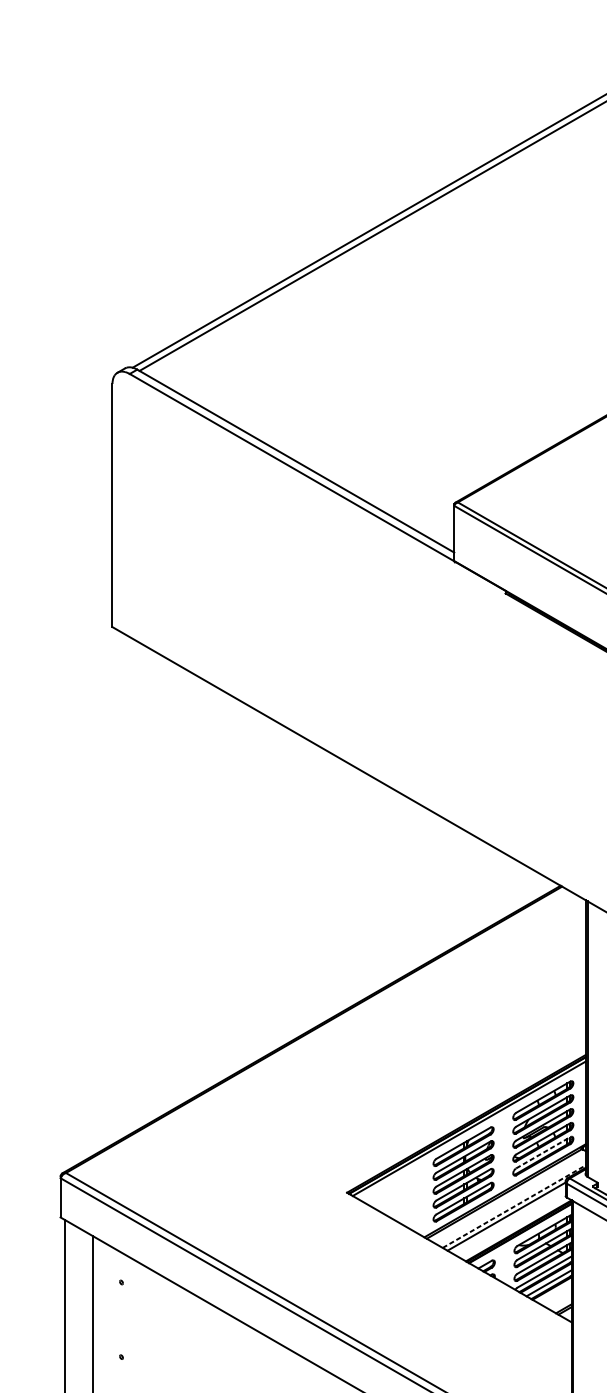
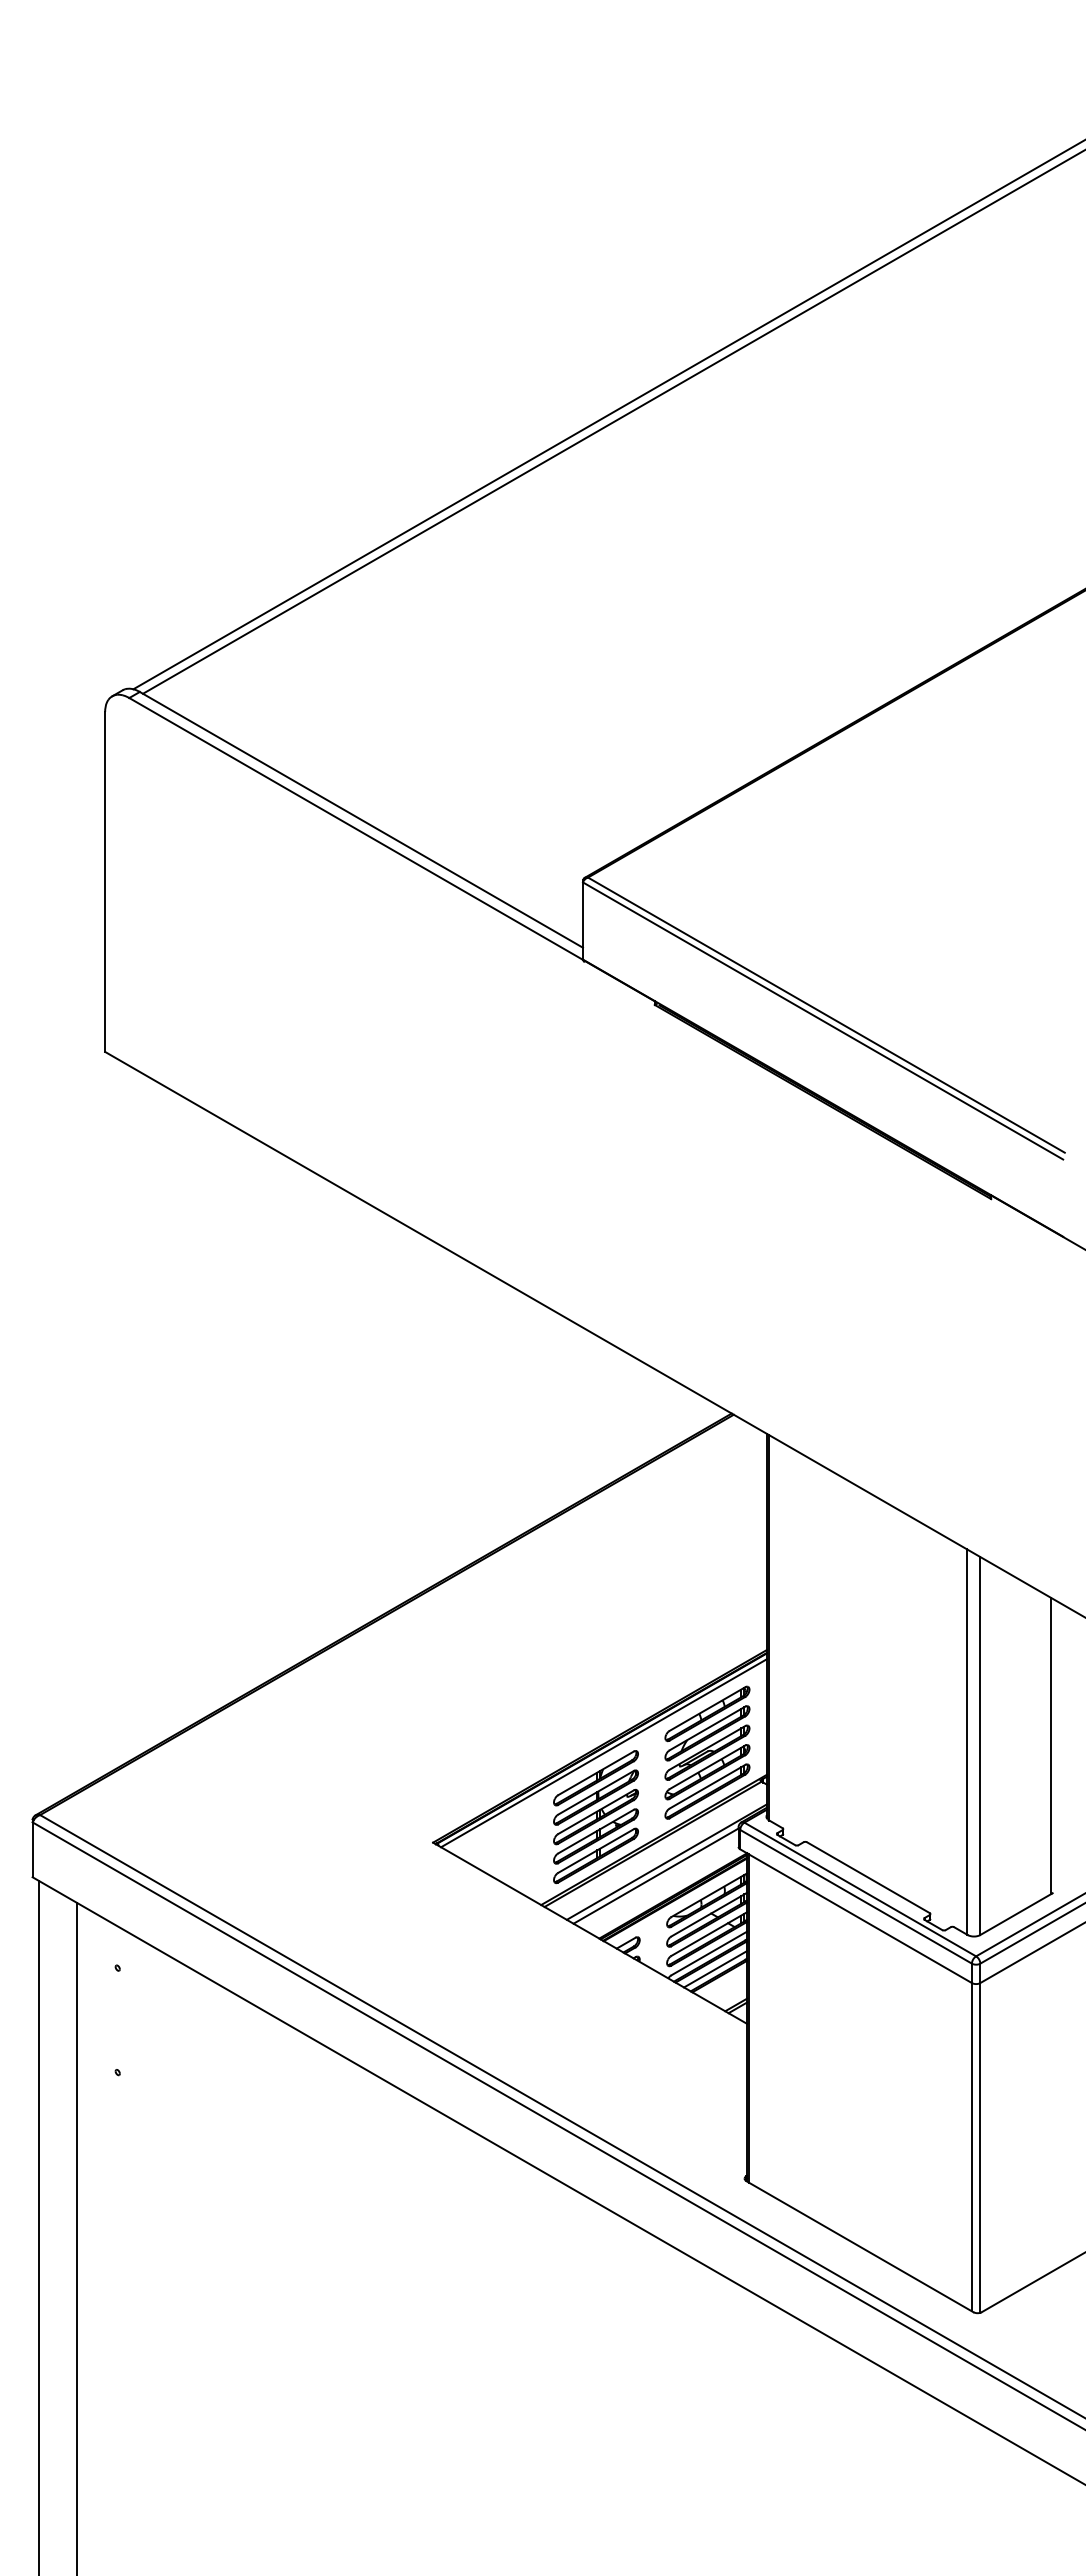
line: (543, 1152) -> (707, 1786), dashed -> solid
line: (514, 1206) -> (667, 1861), dashed -> solid

